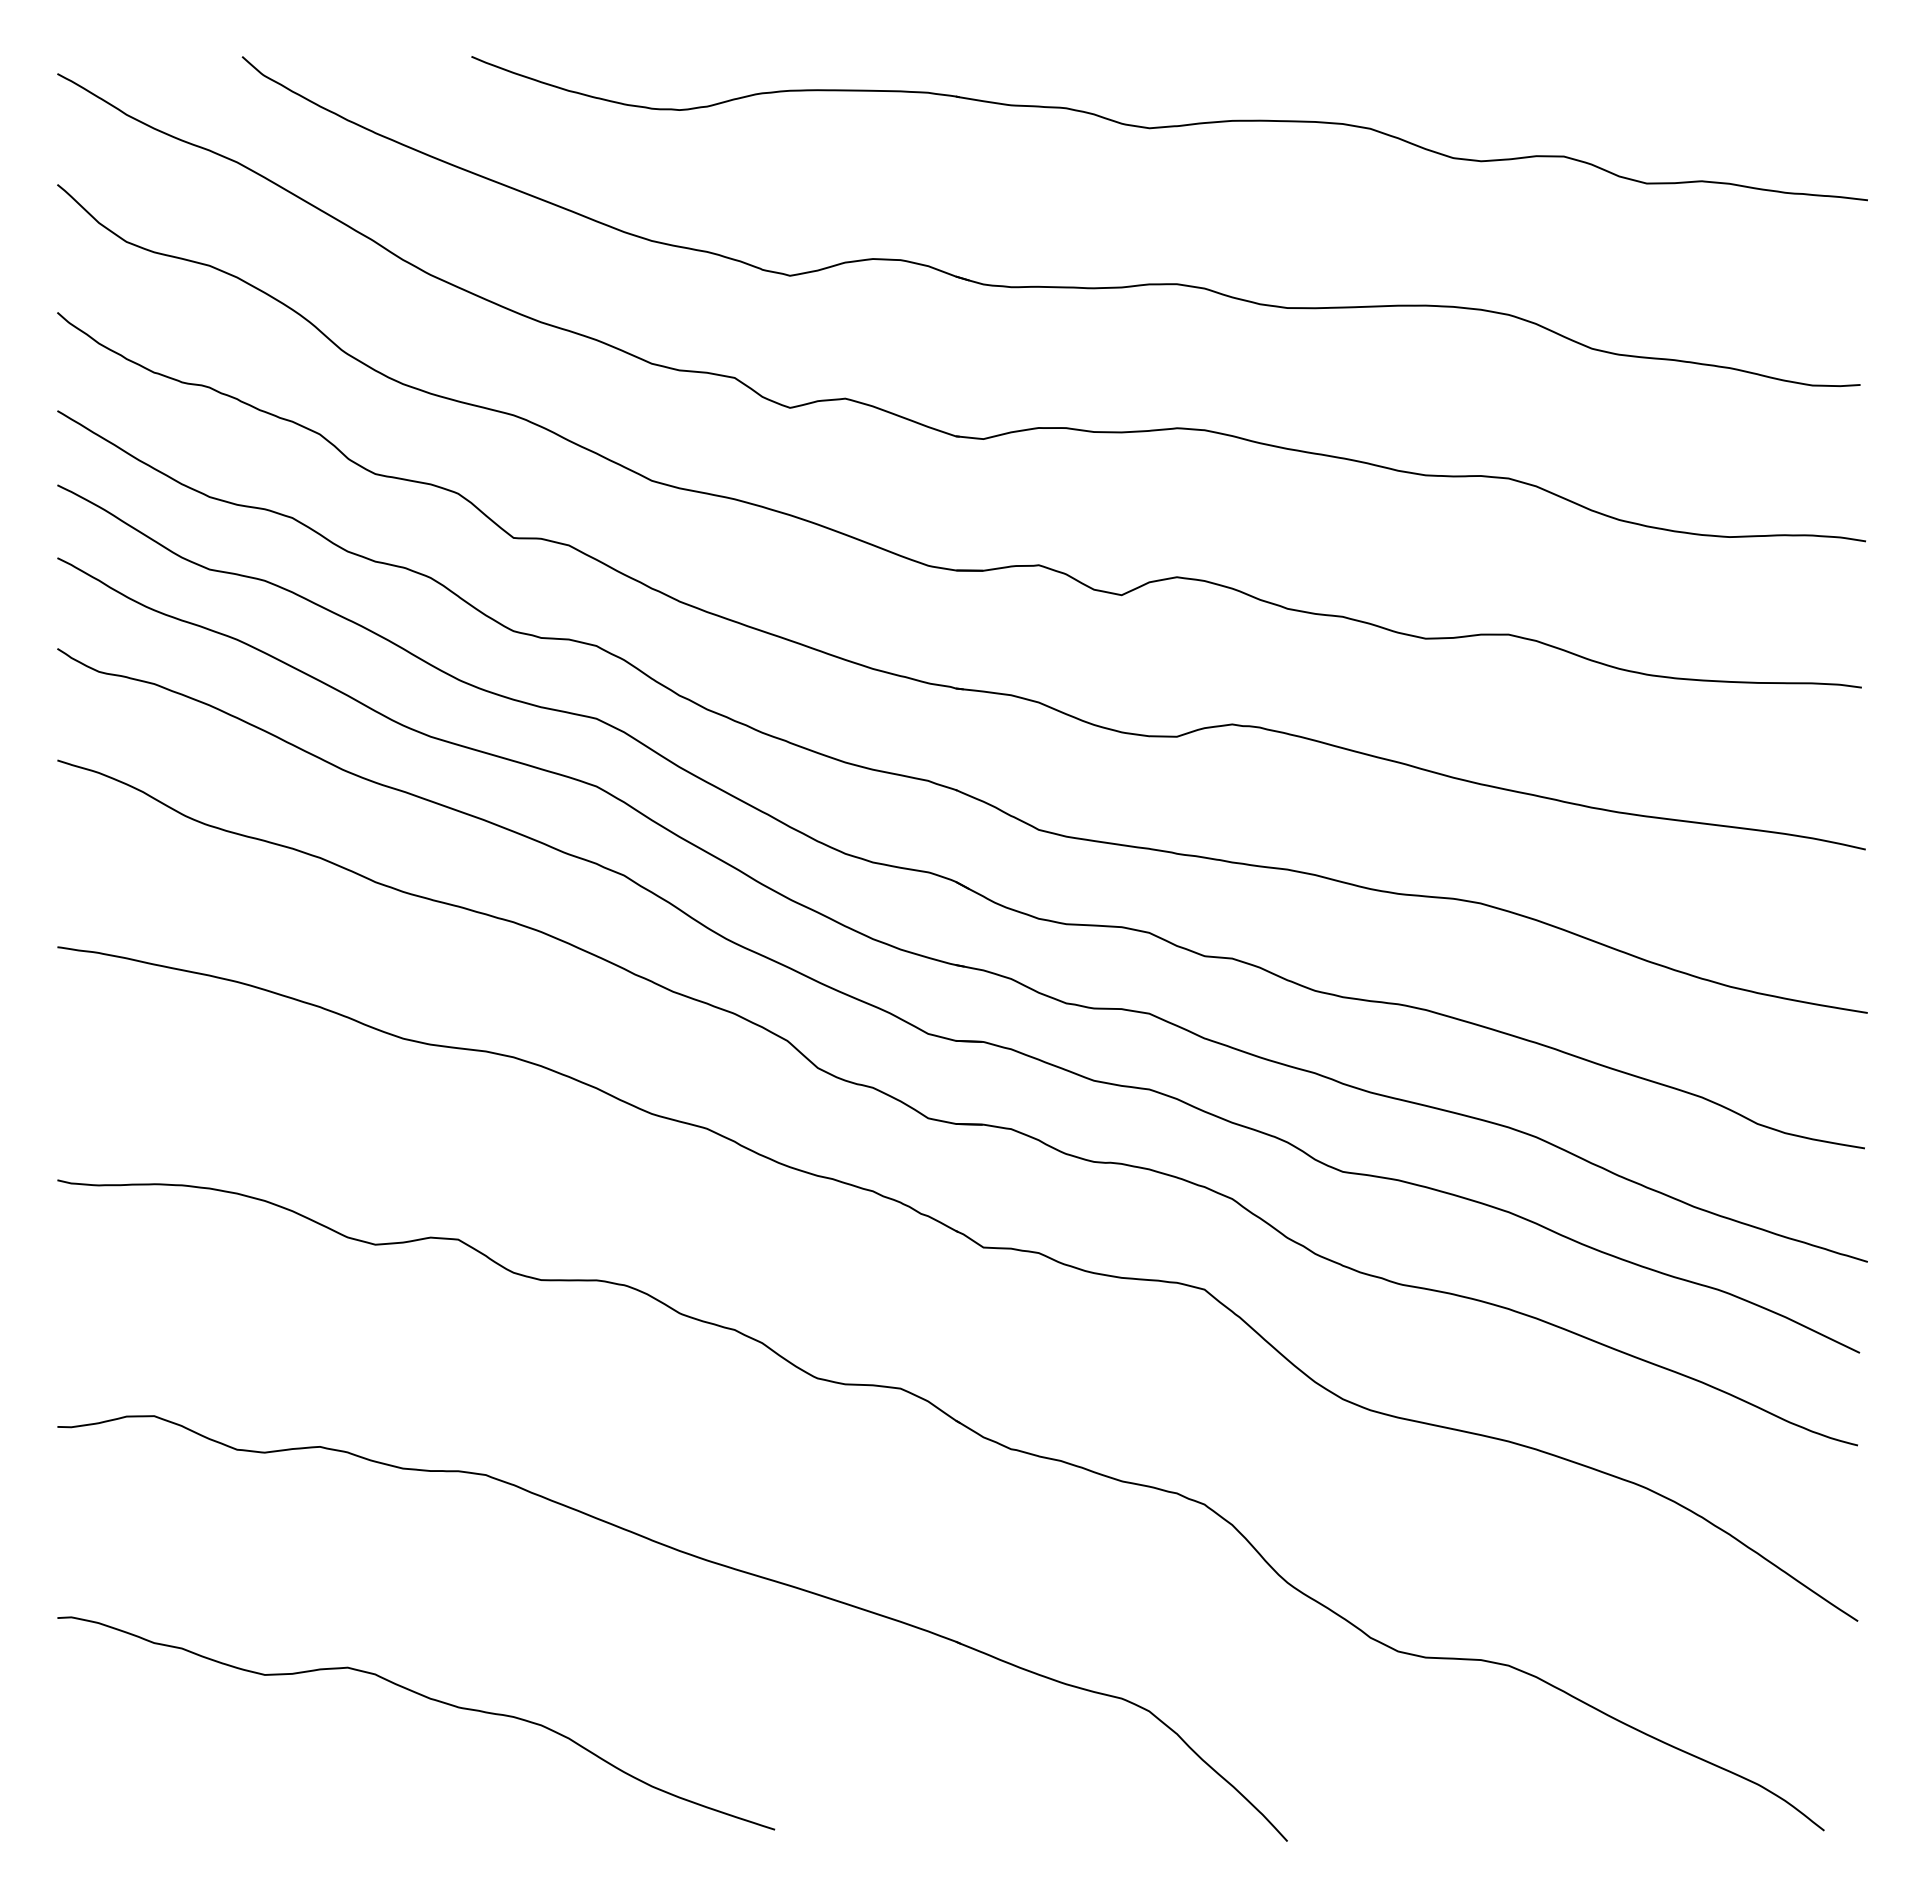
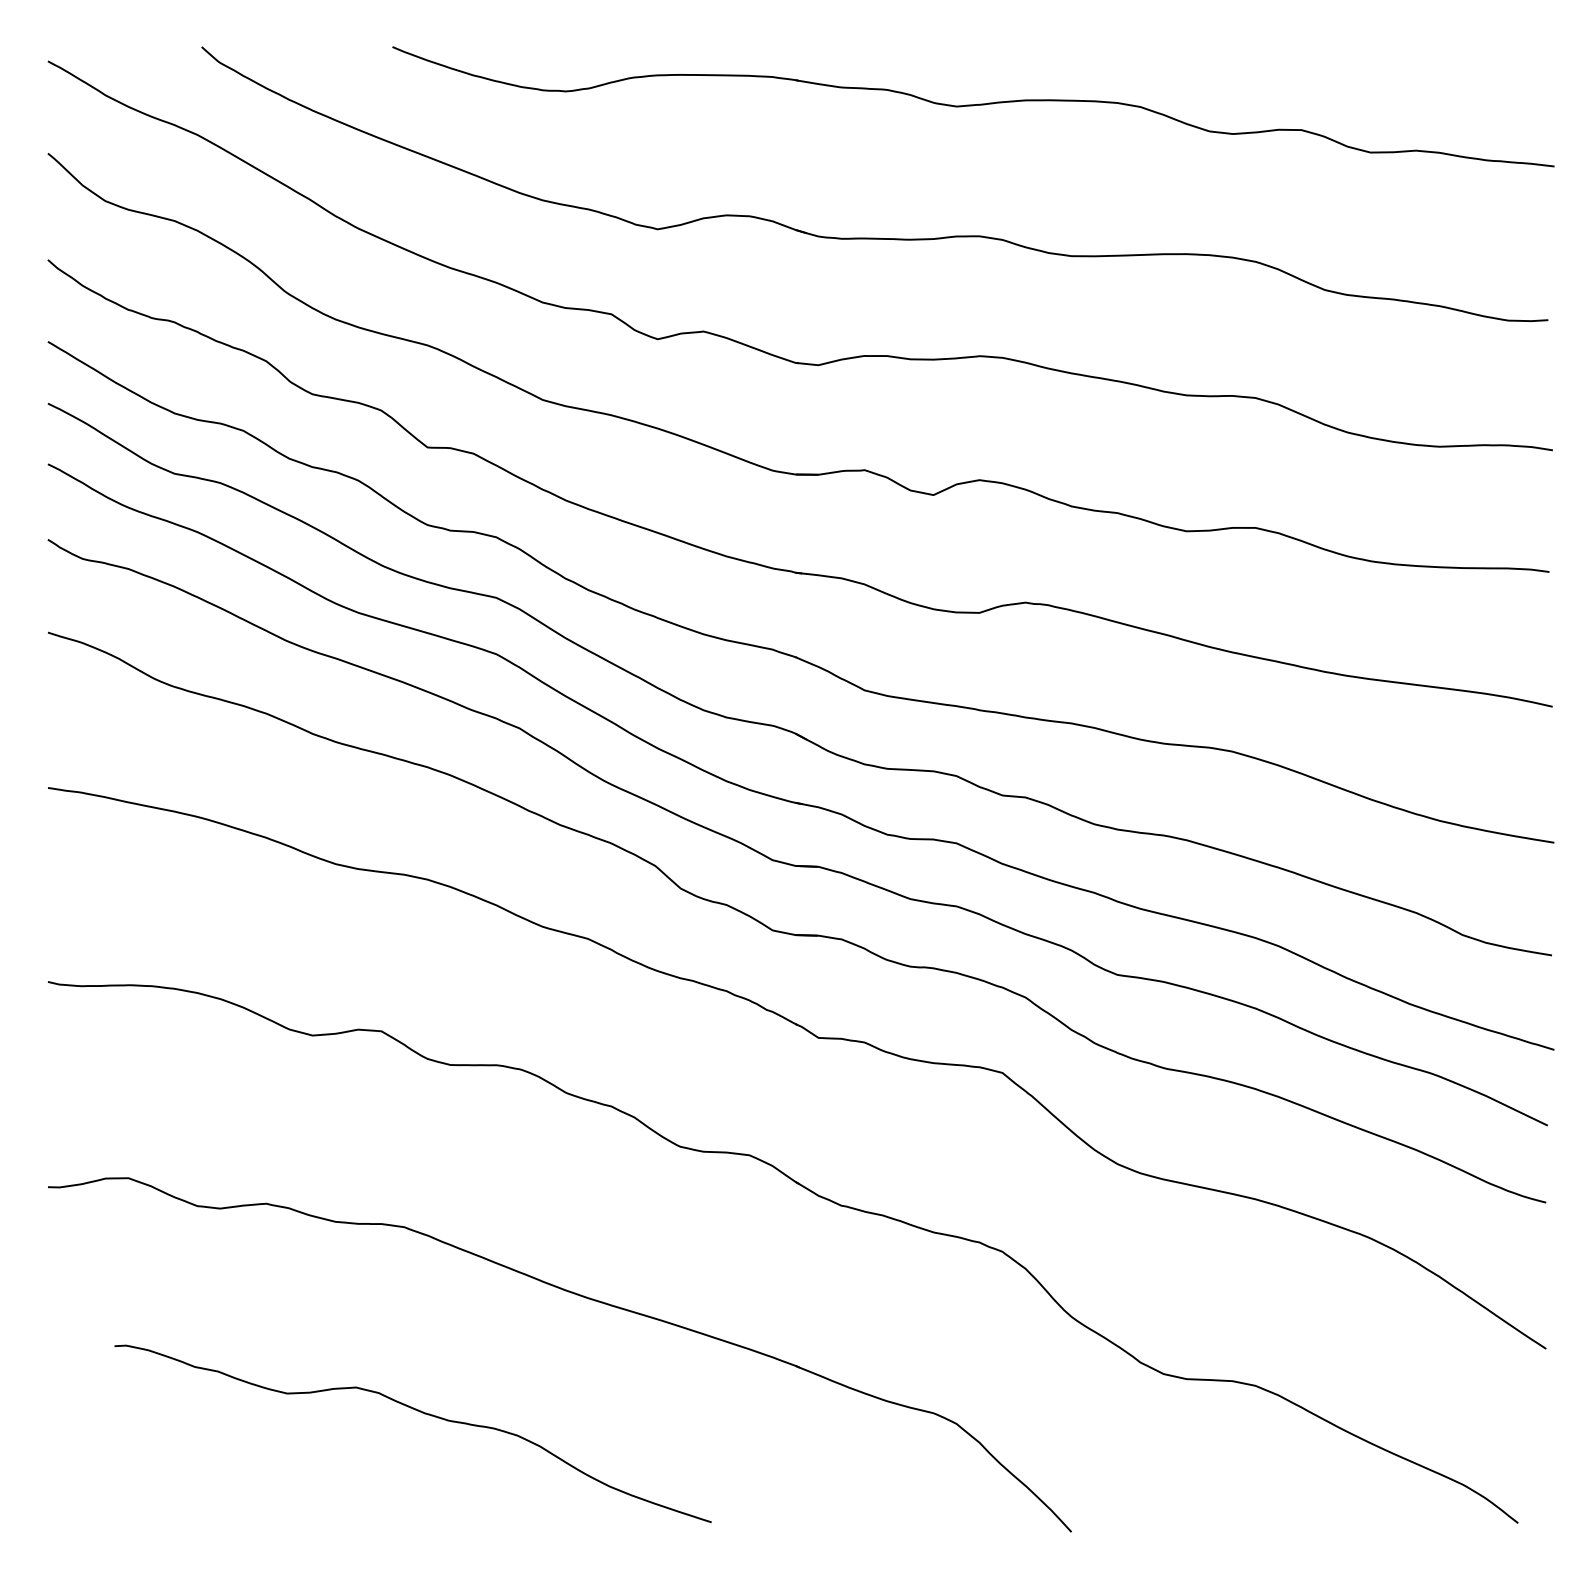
curve: (426, 1698) -> (421, 1413), moved

